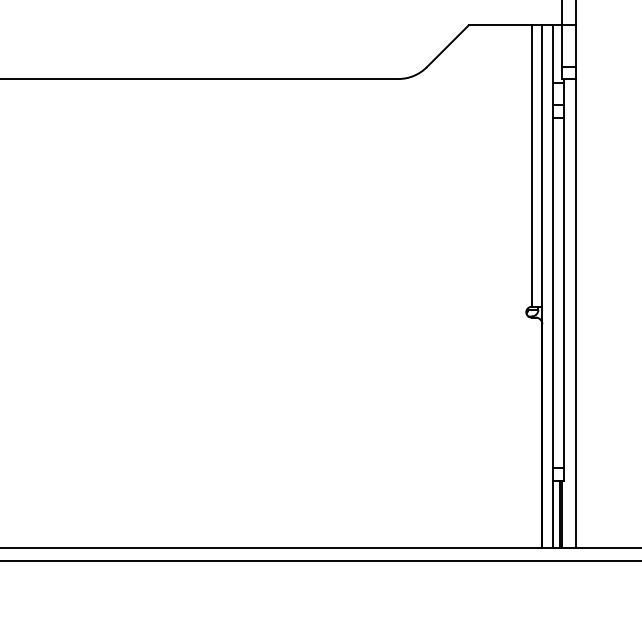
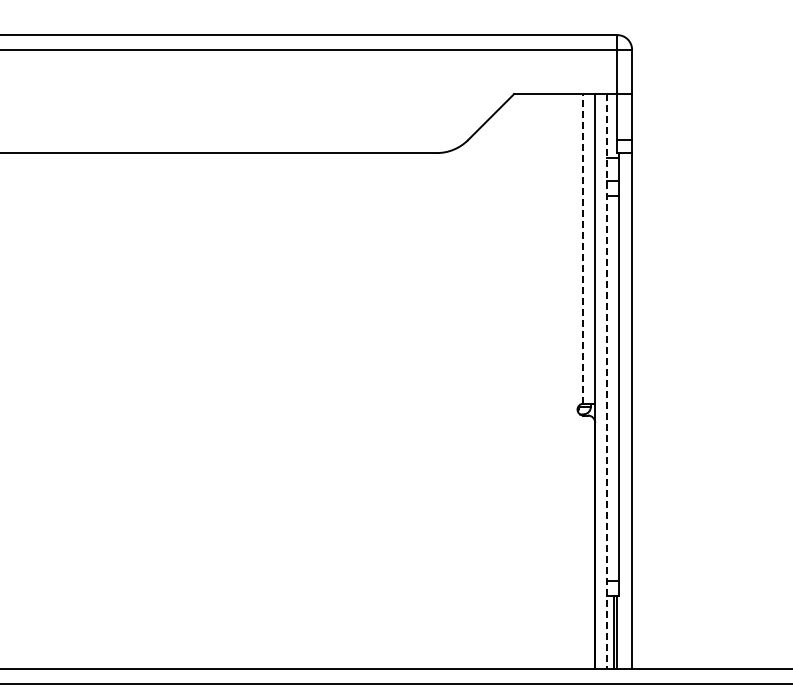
line: (531, 165) -> (583, 248), solid -> dashed
line: (553, 286) -> (607, 381), solid -> dashed

